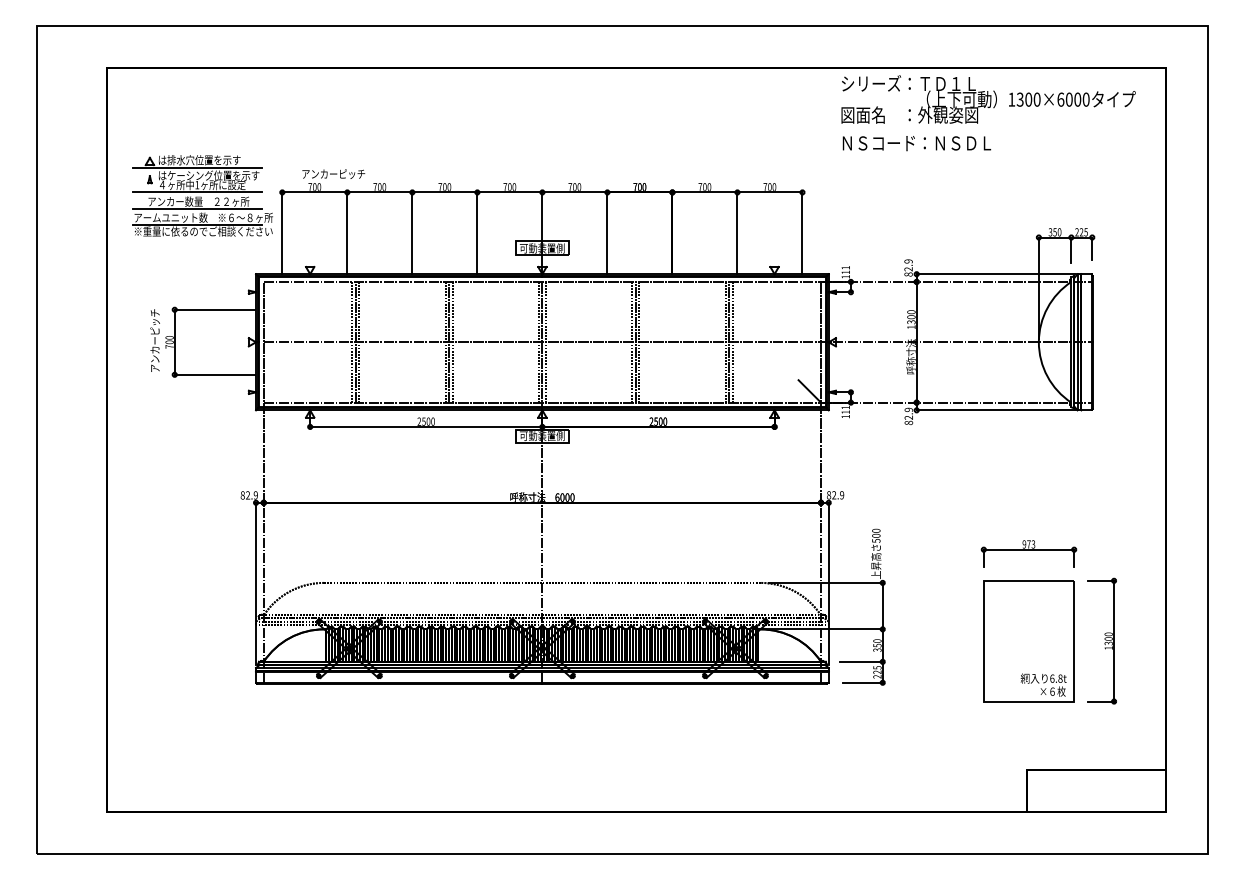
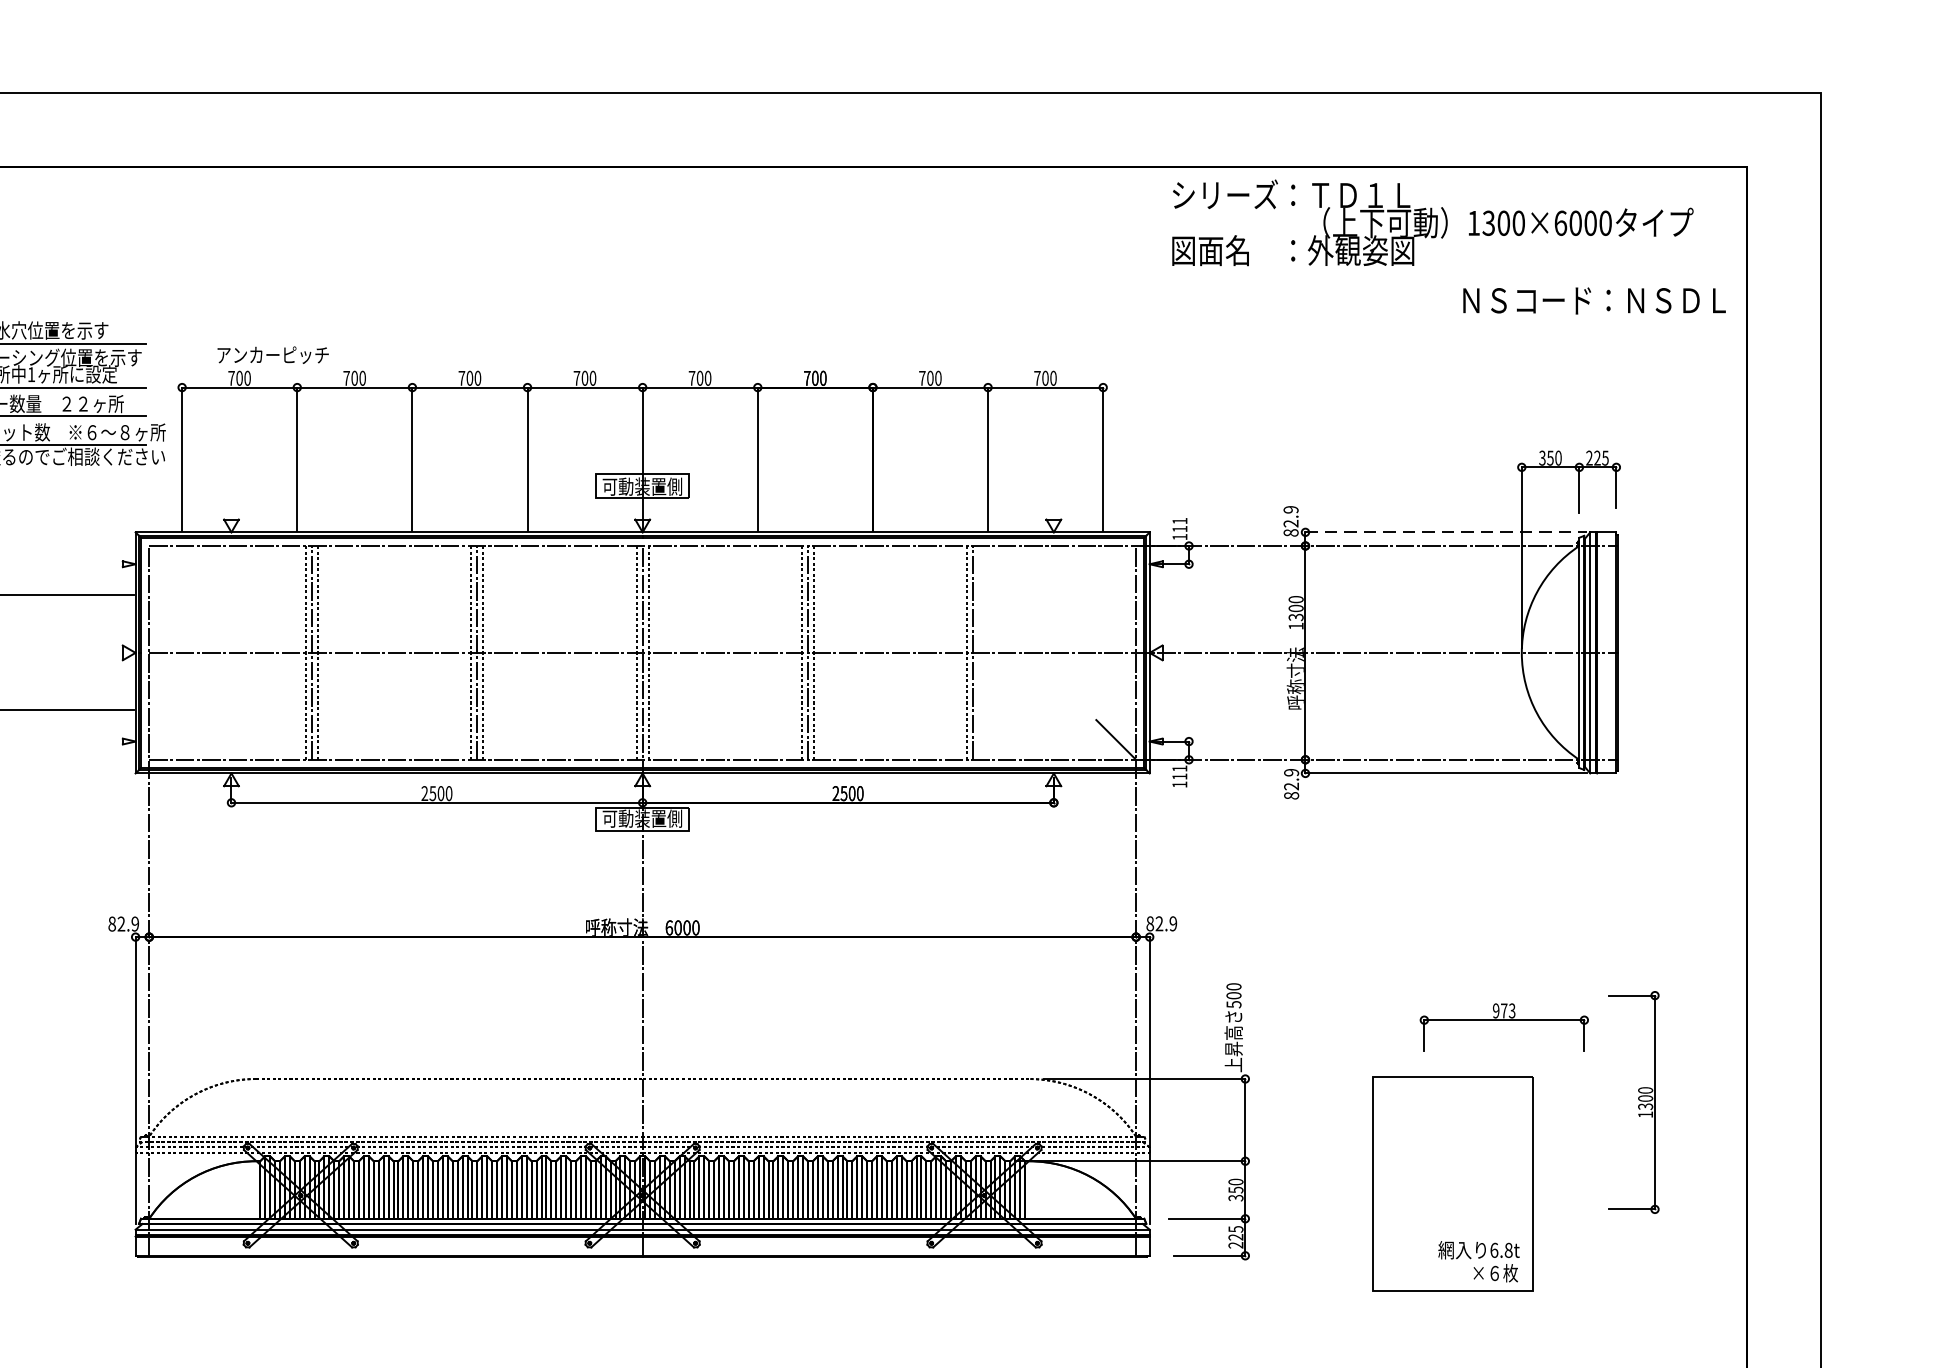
text: (916, 143) -> (1593, 300), moved
line: (996, 274) -> (1446, 532), solid -> dashed
line: (732, 341) -> (979, 651), removed
part: (1101, 640) -> (1632, 1101), moved
part: (1028, 641) -> (1452, 1184), moved

